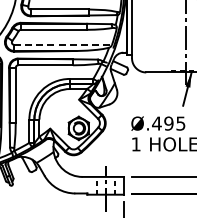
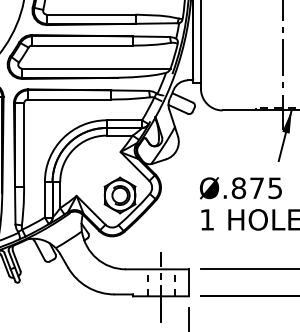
line: (63, 44) -> (96, 67), dashed -> solid
text: (162, 123) -> (247, 188), Ø.495 -> Ø.875

